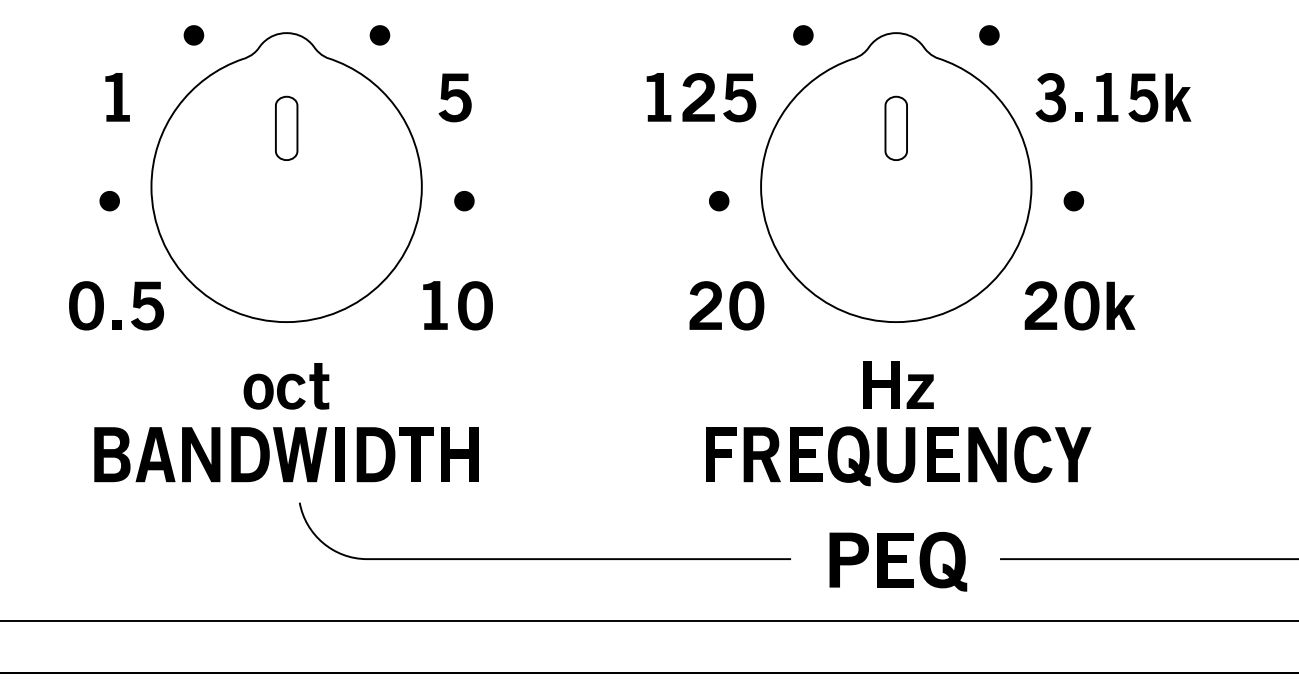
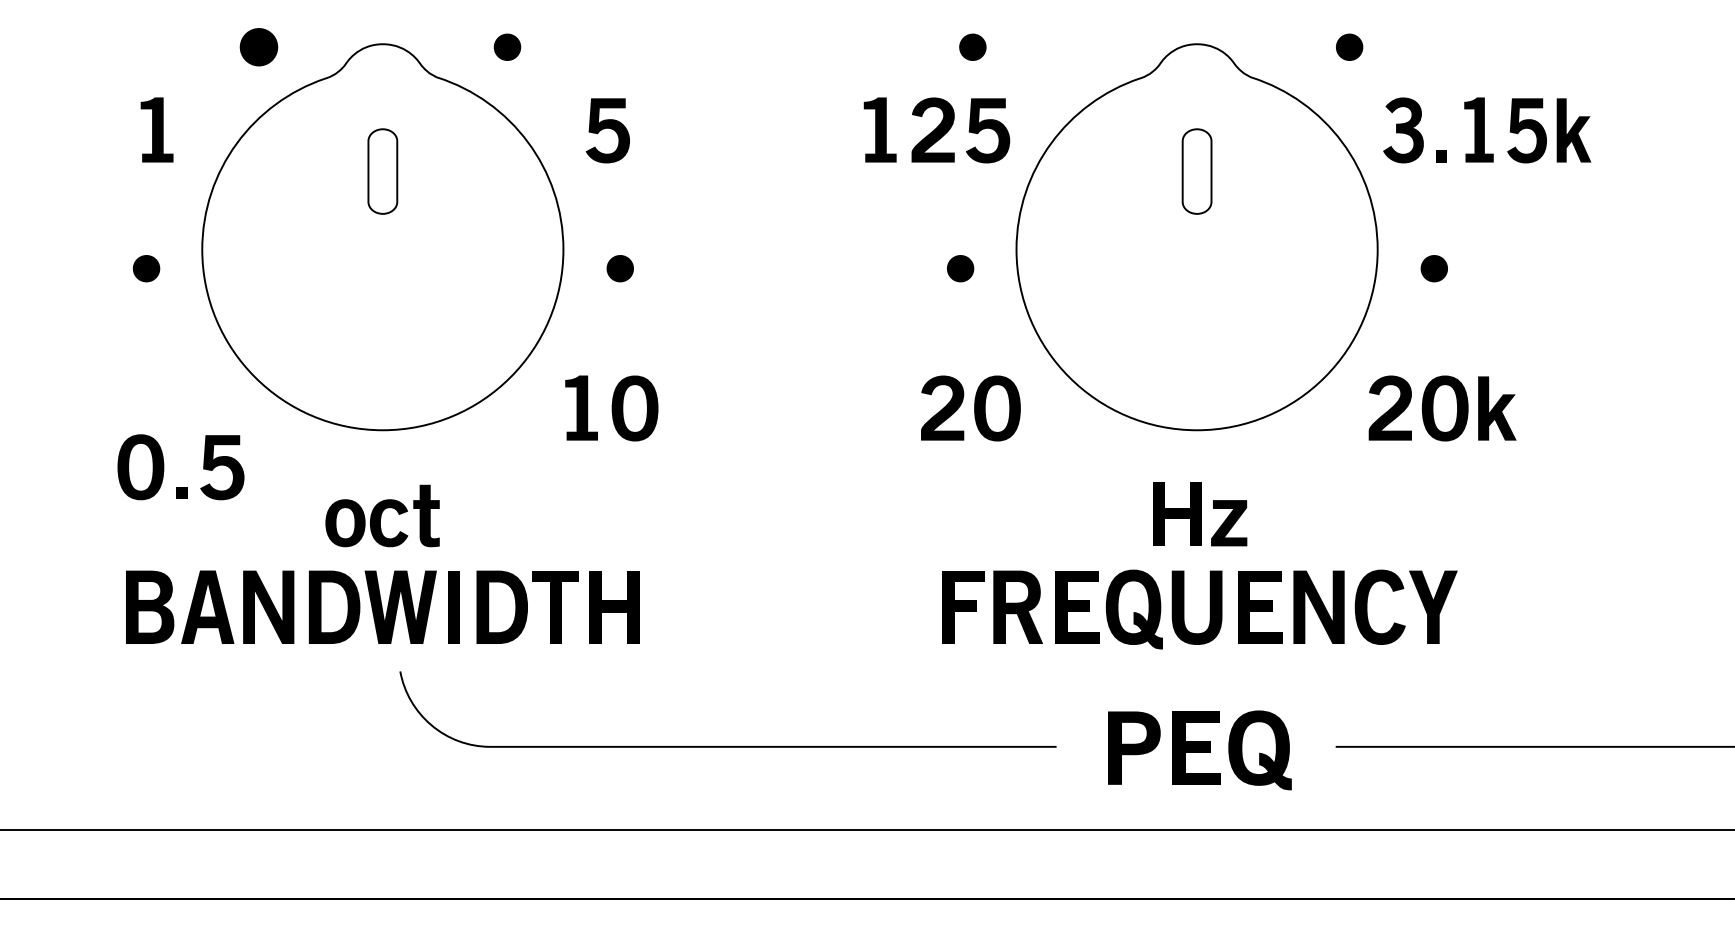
part: (193, 35) -> (258, 47), size x1.4
part: (803, 35) -> (973, 47), moved
part: (989, 35) -> (1349, 47), moved
part: (103, 305) -> (163, 466), moved

